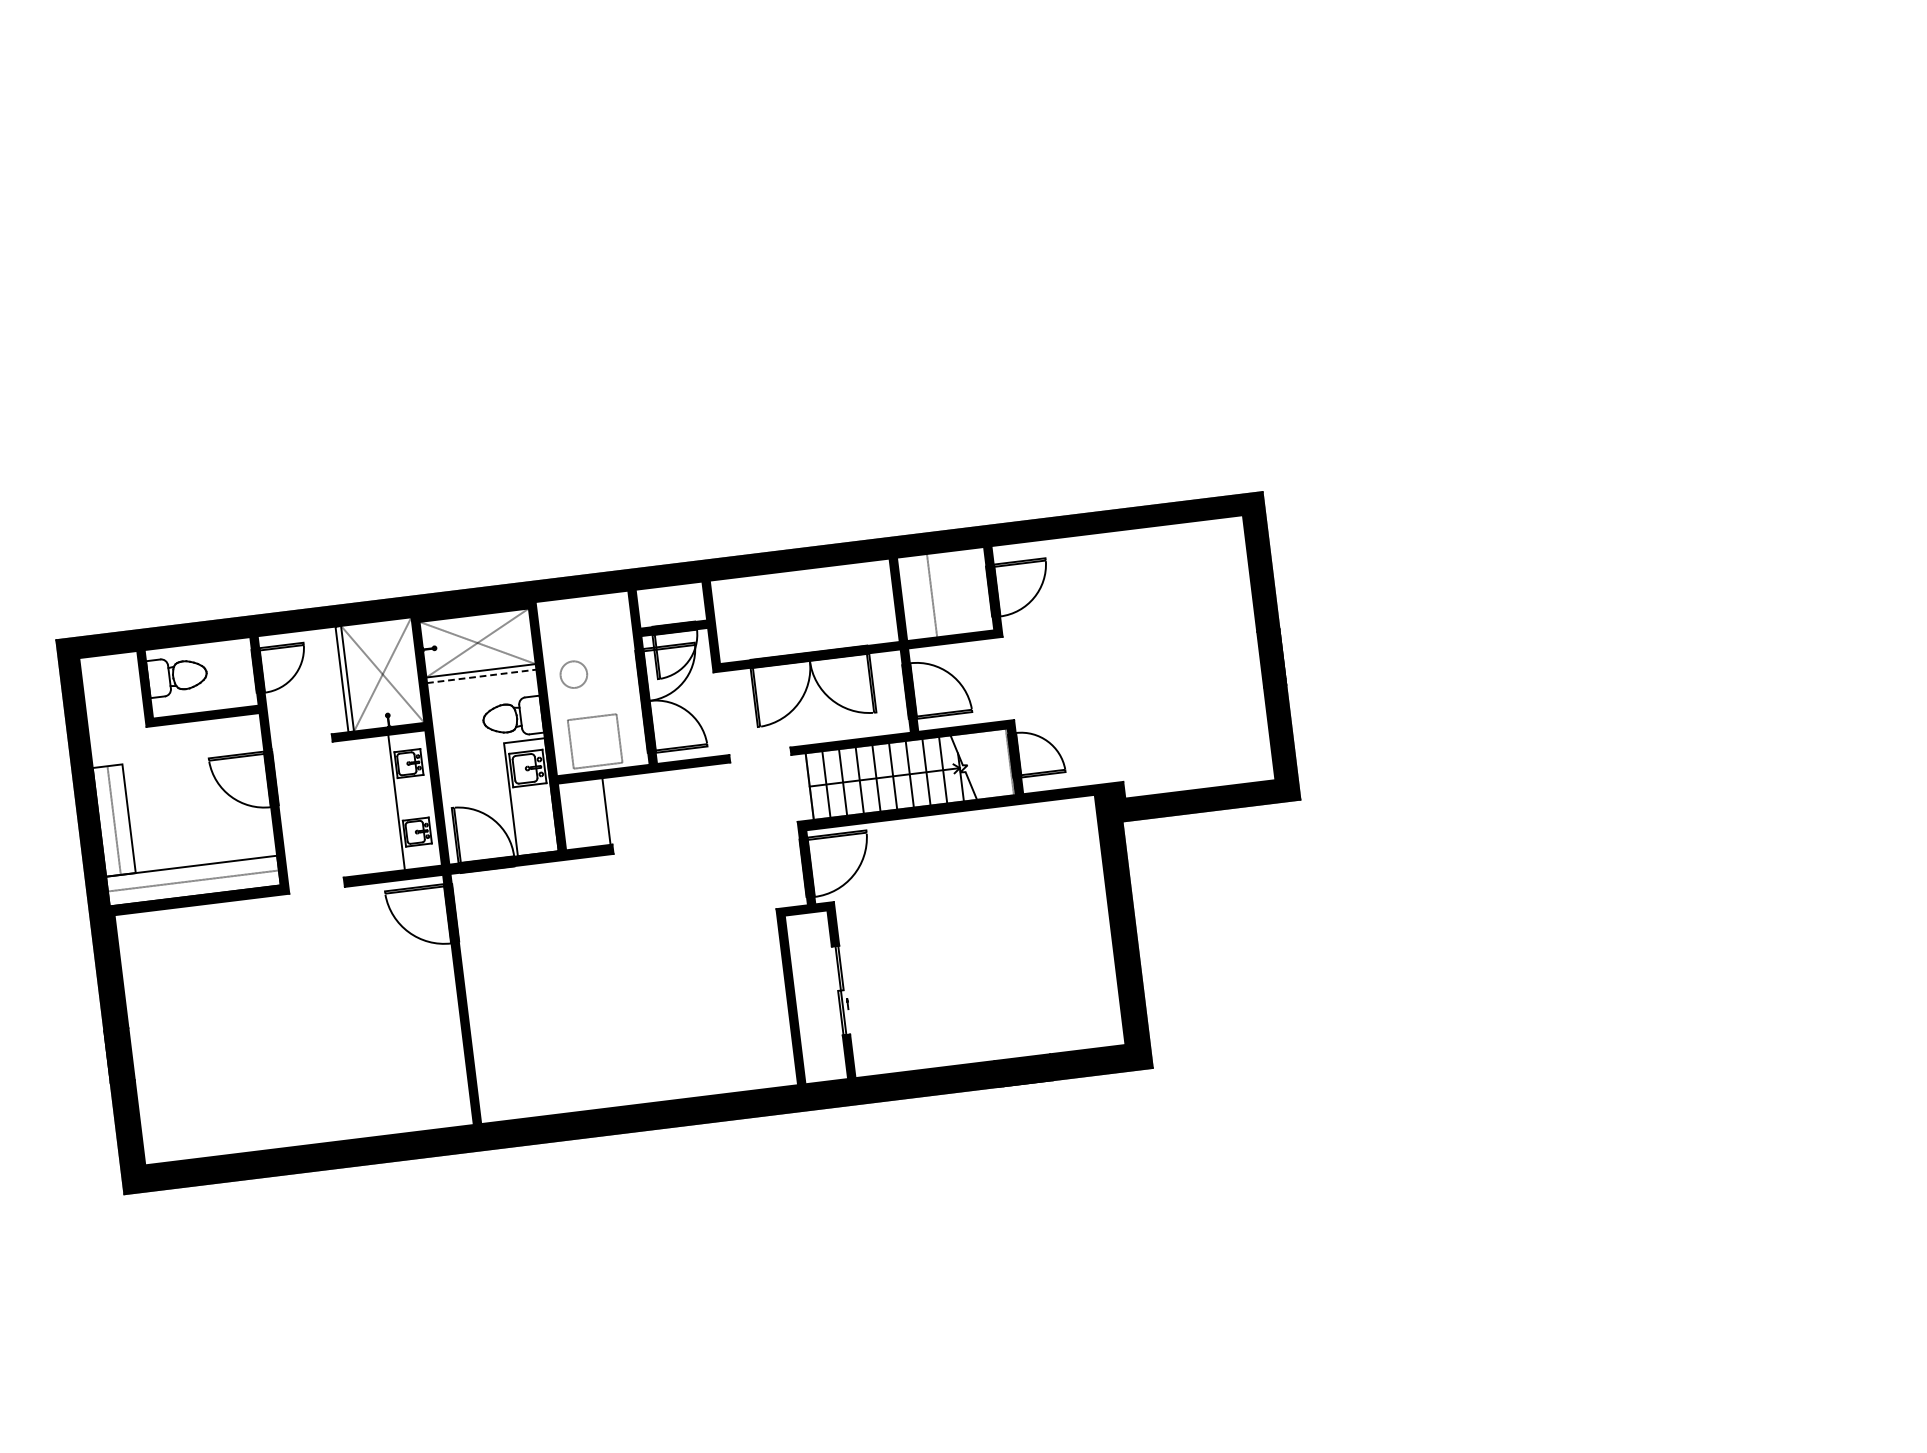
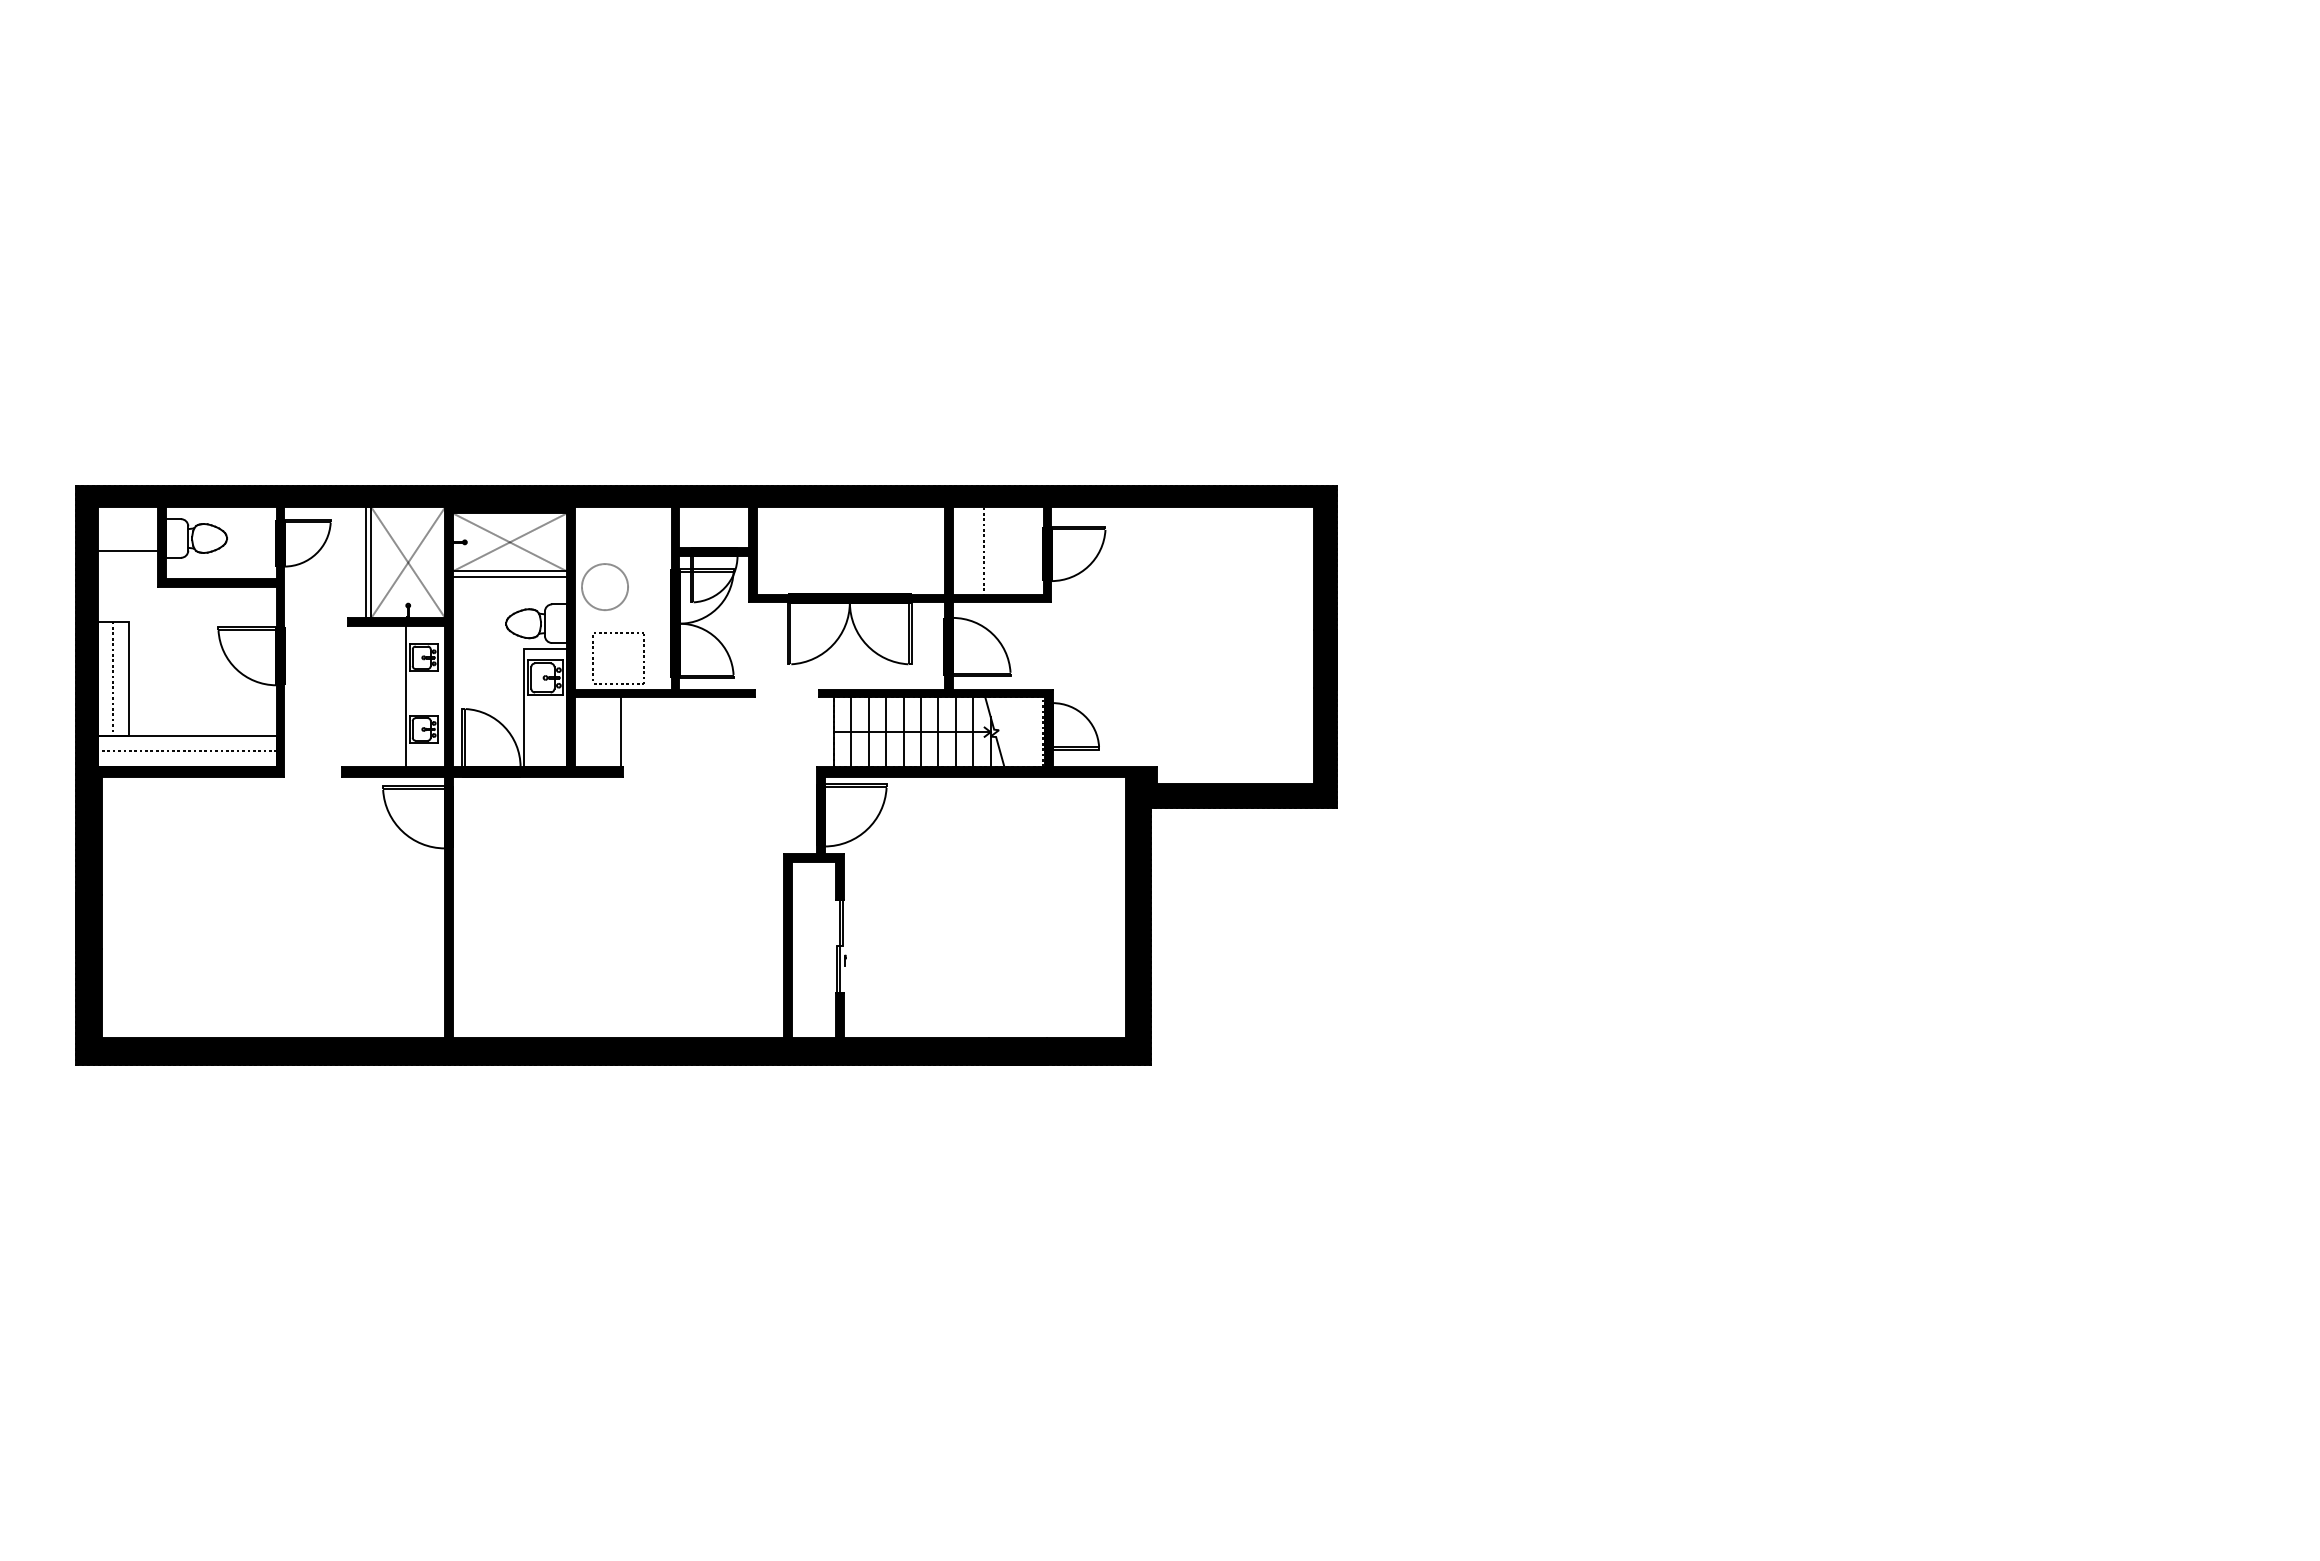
circle: (574, 674) -> (605, 587), size x1.67
line: (482, 676) -> (510, 577), dashed -> solid
line: (112, 696) -> (127, 551), added

